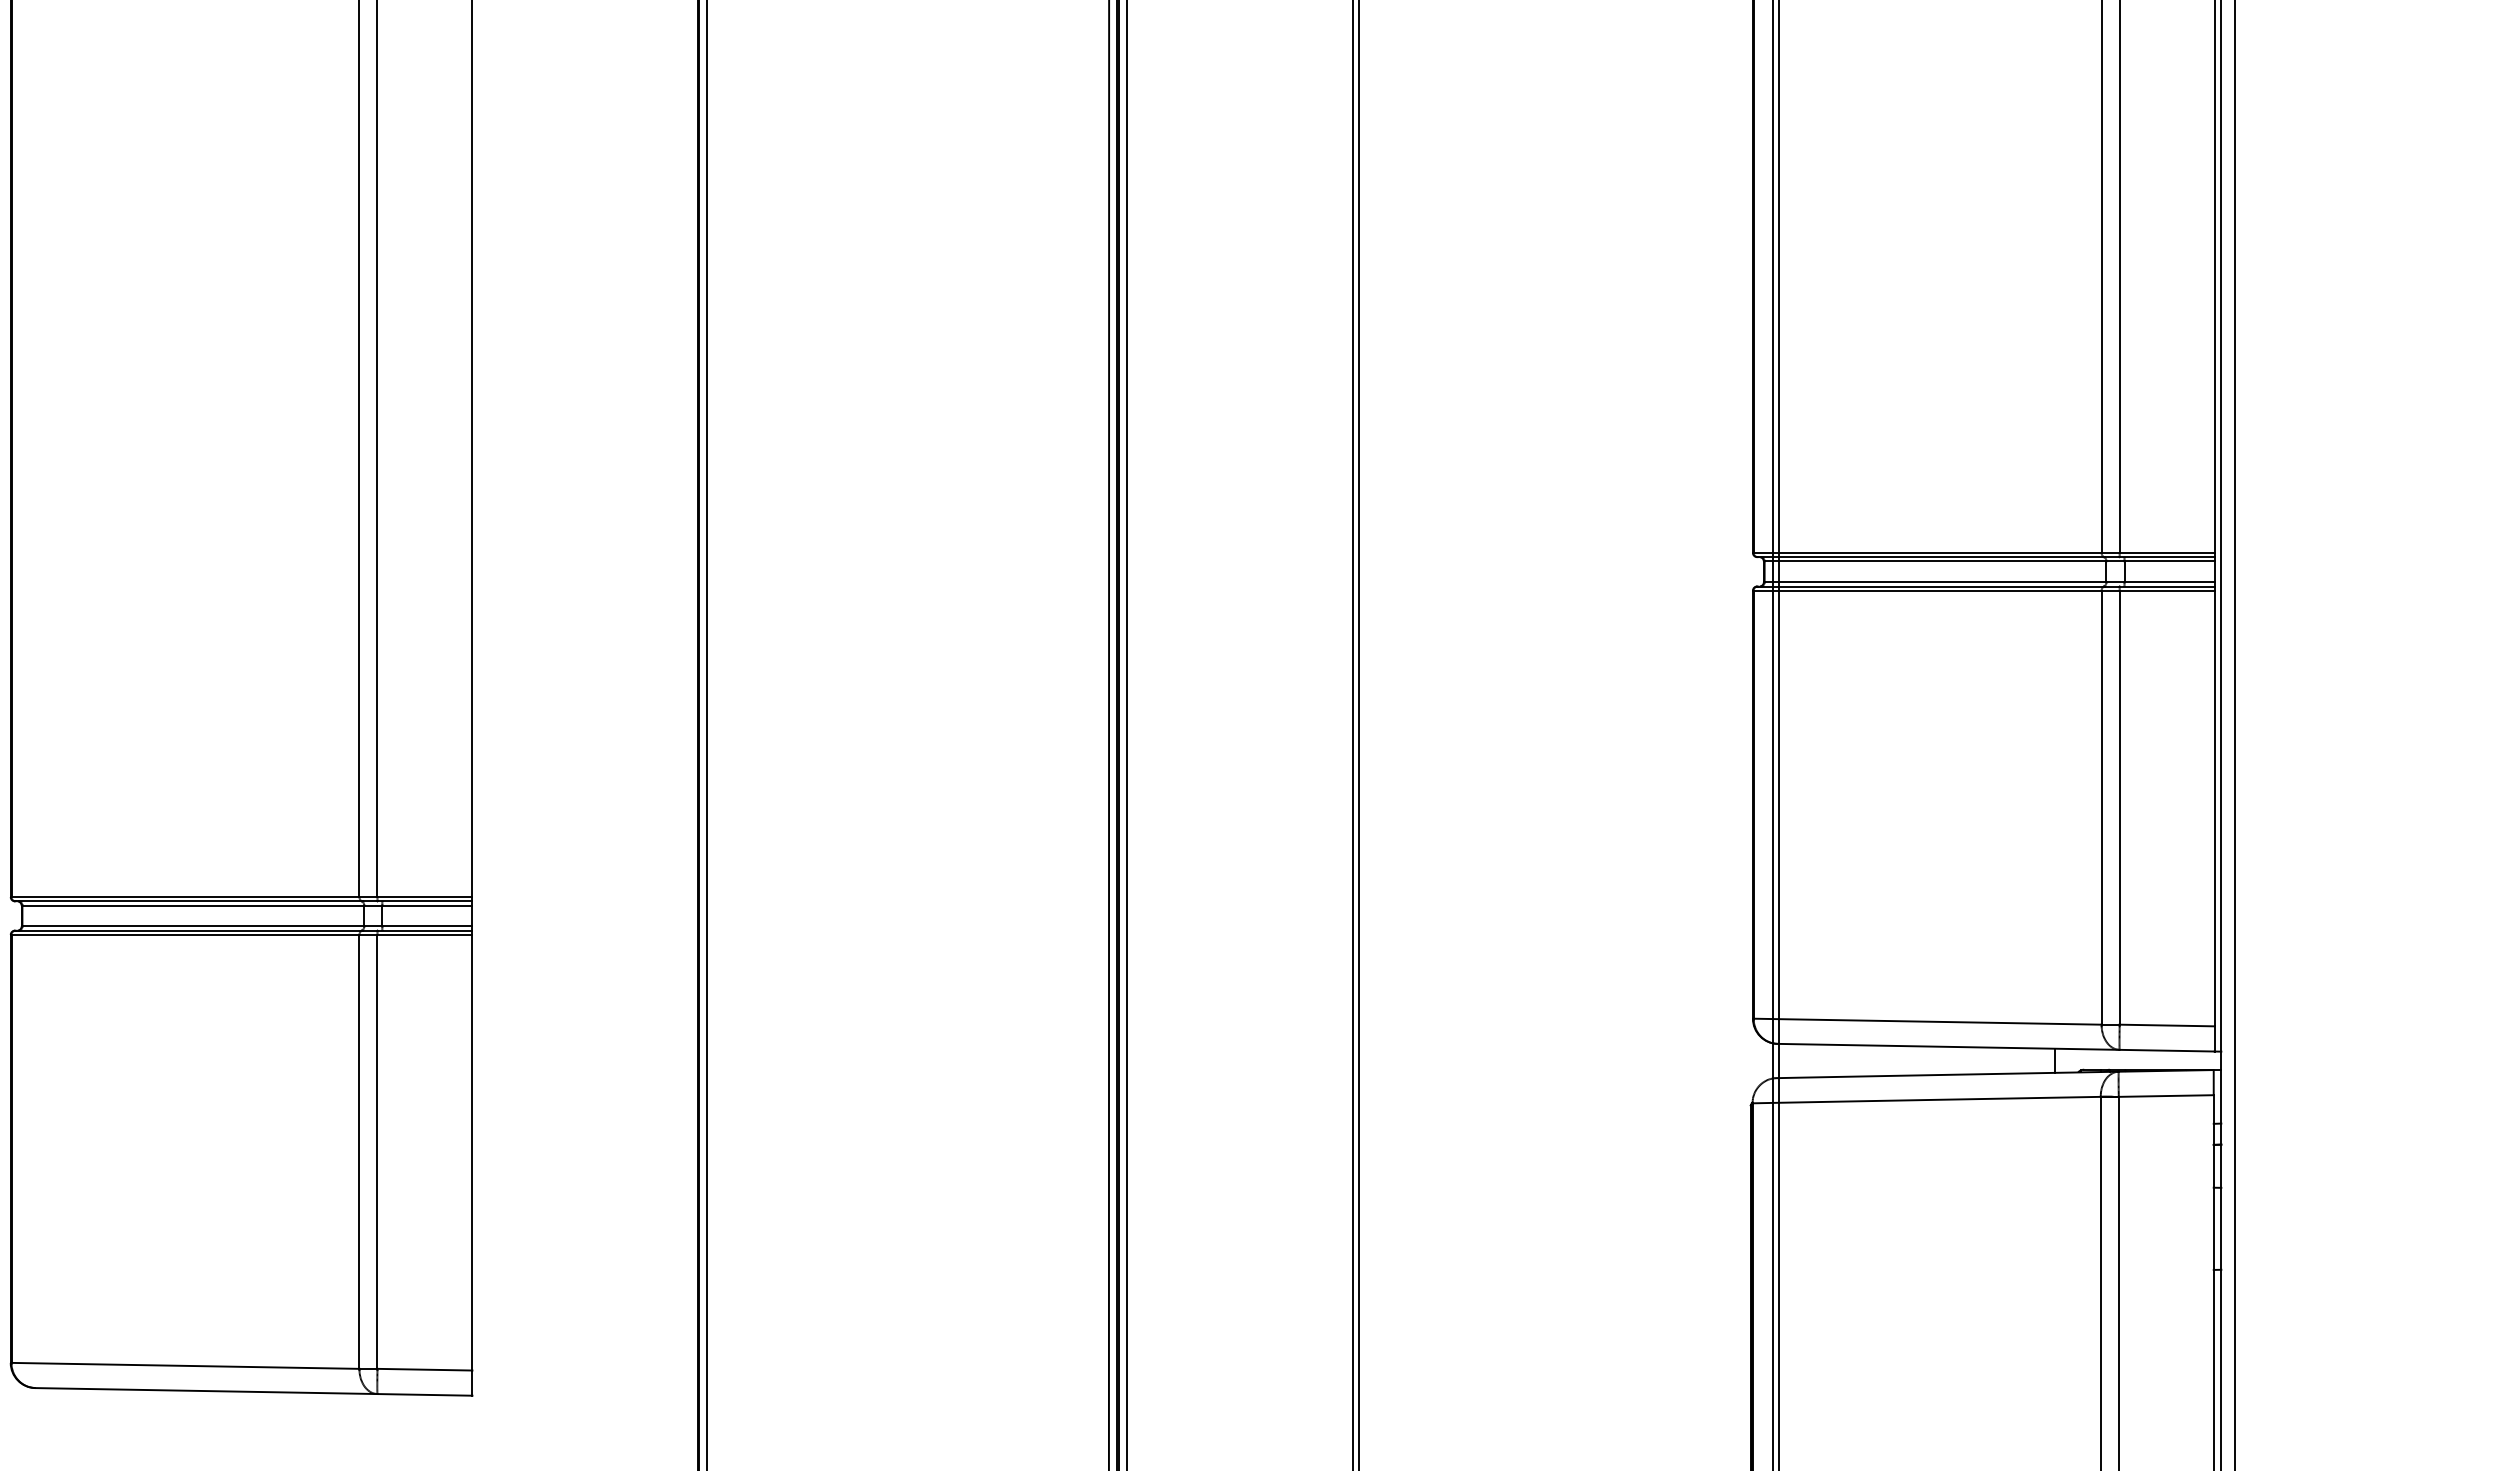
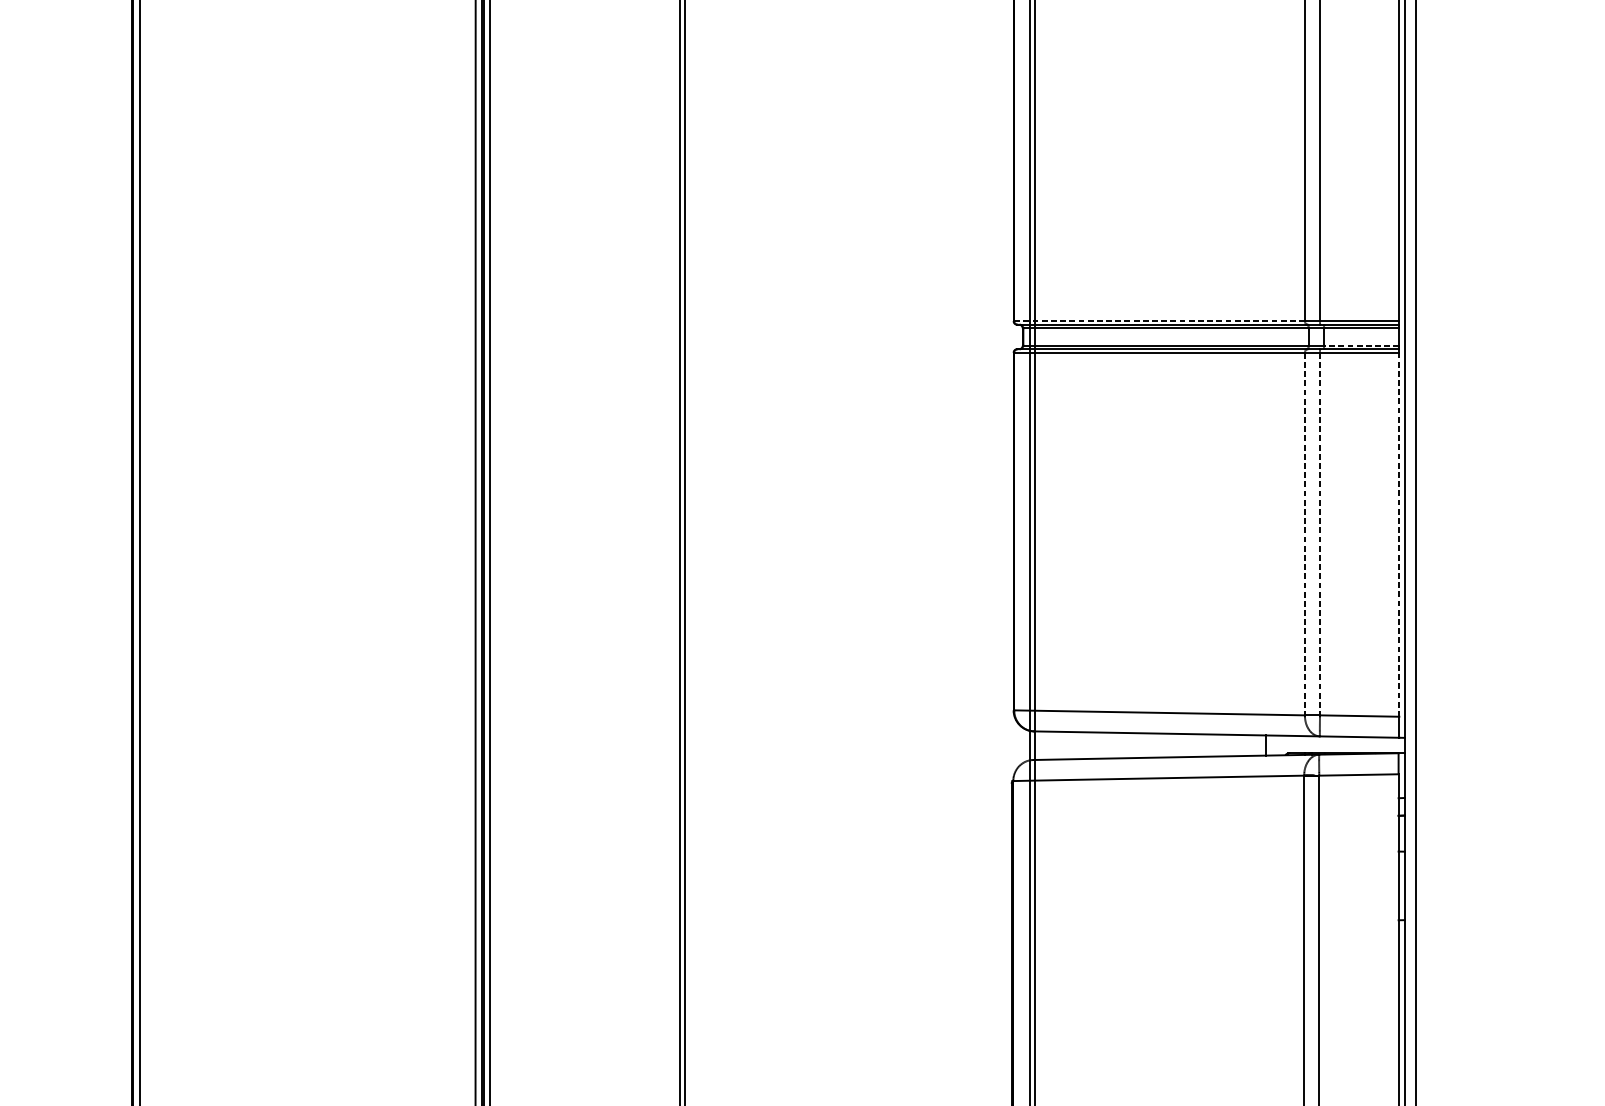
line: (1927, 552) -> (1159, 320), solid -> dashed
line: (2169, 582) -> (1361, 345), solid -> dashed
line: (2101, 807) -> (1304, 533), solid -> dashed
line: (2119, 807) -> (1319, 533), solid -> dashed
line: (2214, 808) -> (1399, 534), solid -> dashed

